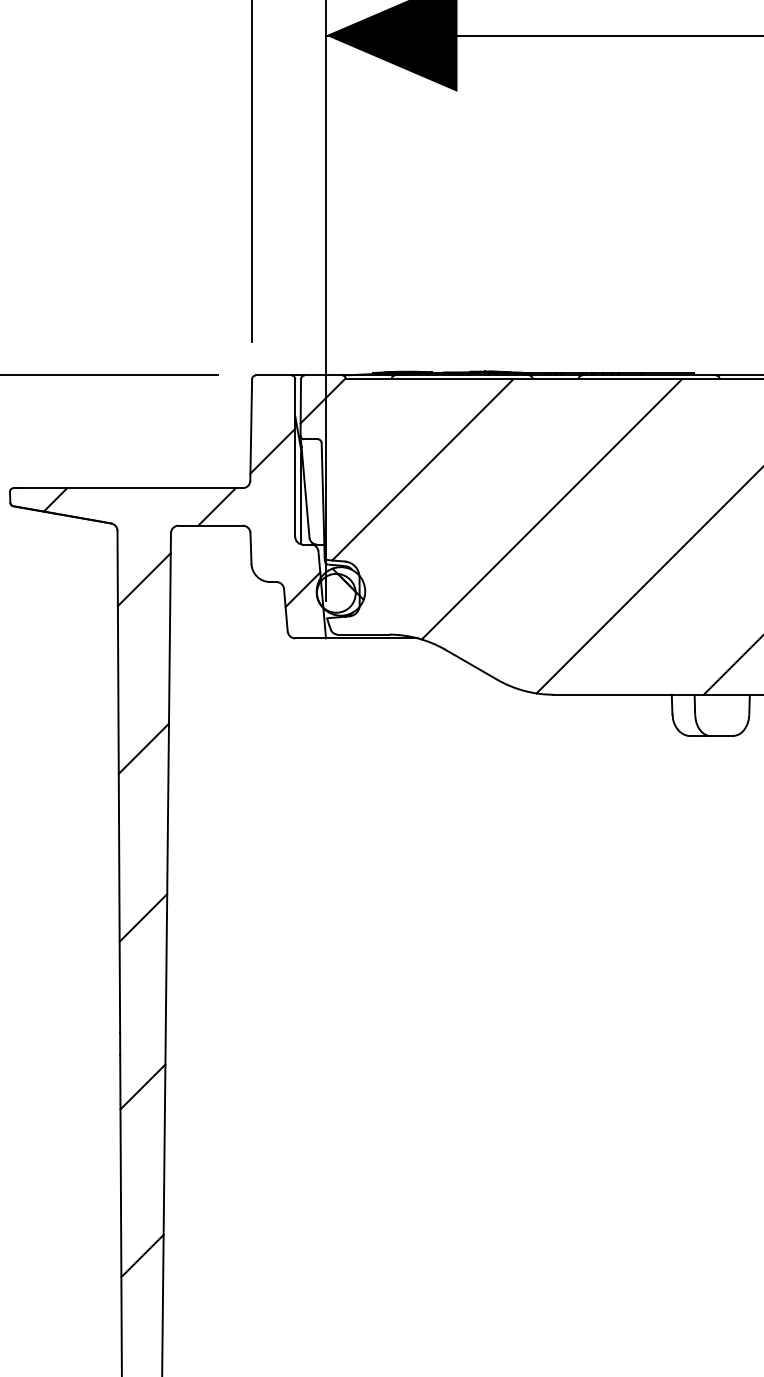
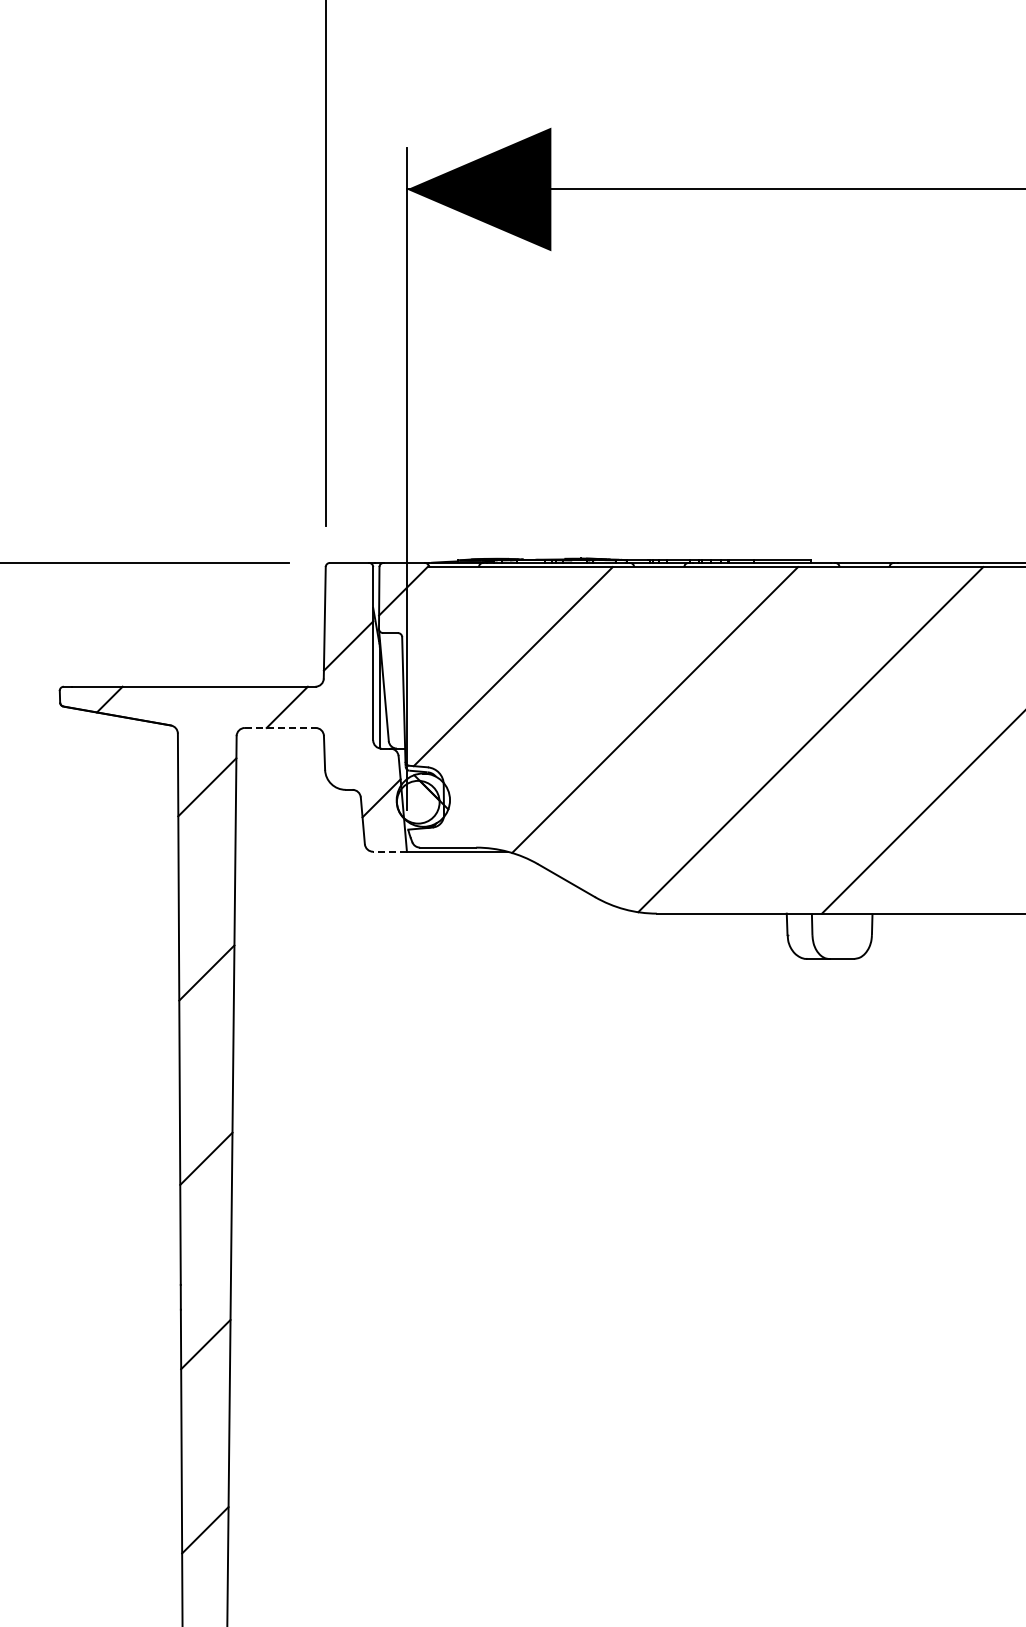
line: (210, 525) -> (280, 727), solid -> dashed
line: (311, 638) -> (390, 851), solid -> dashed

